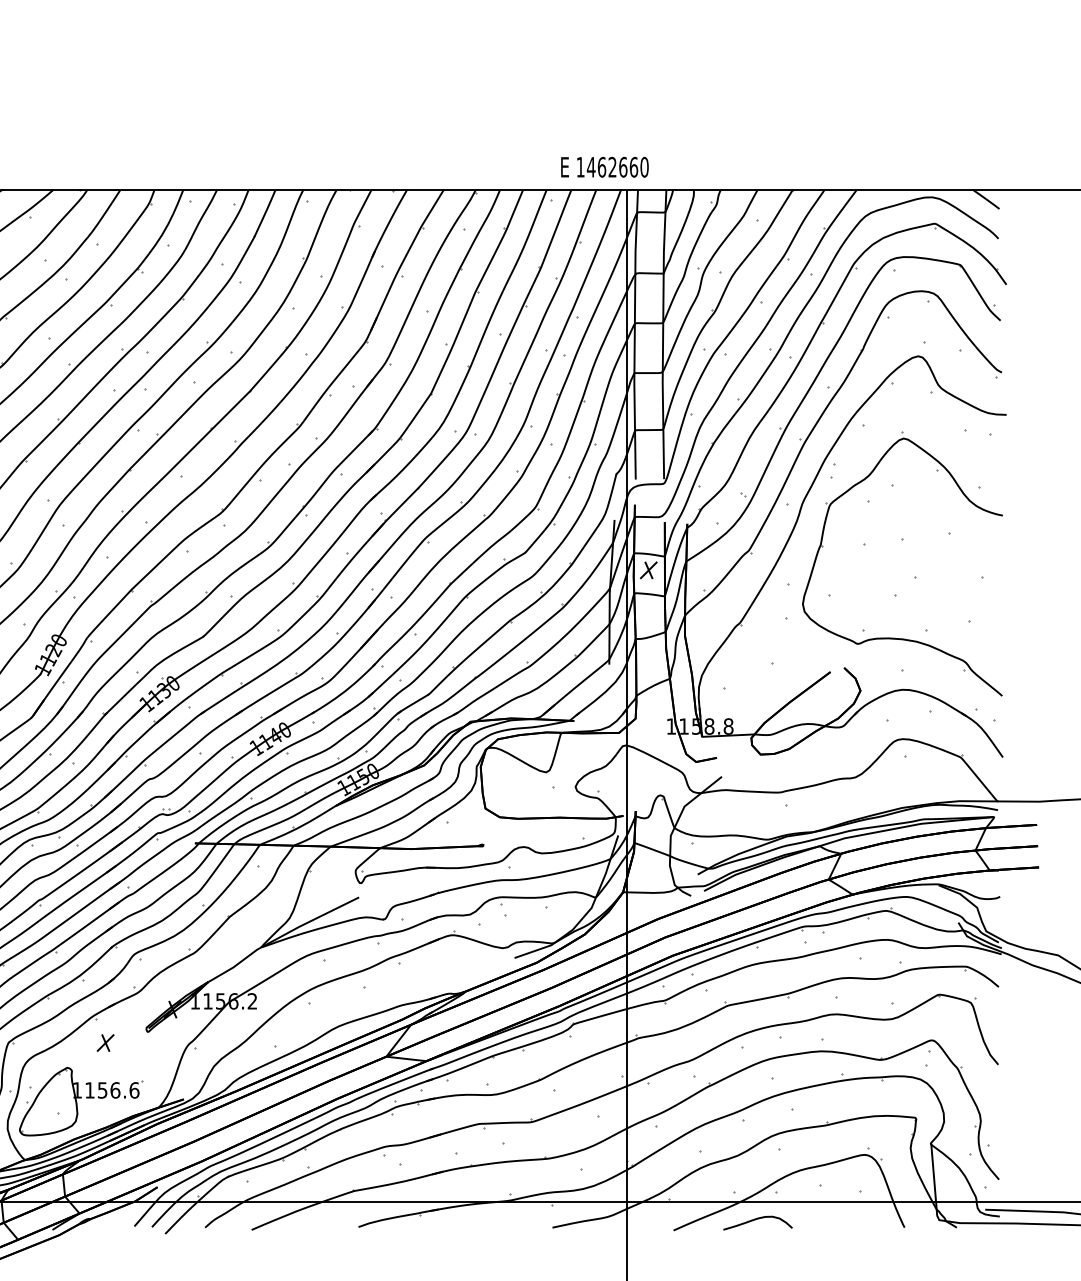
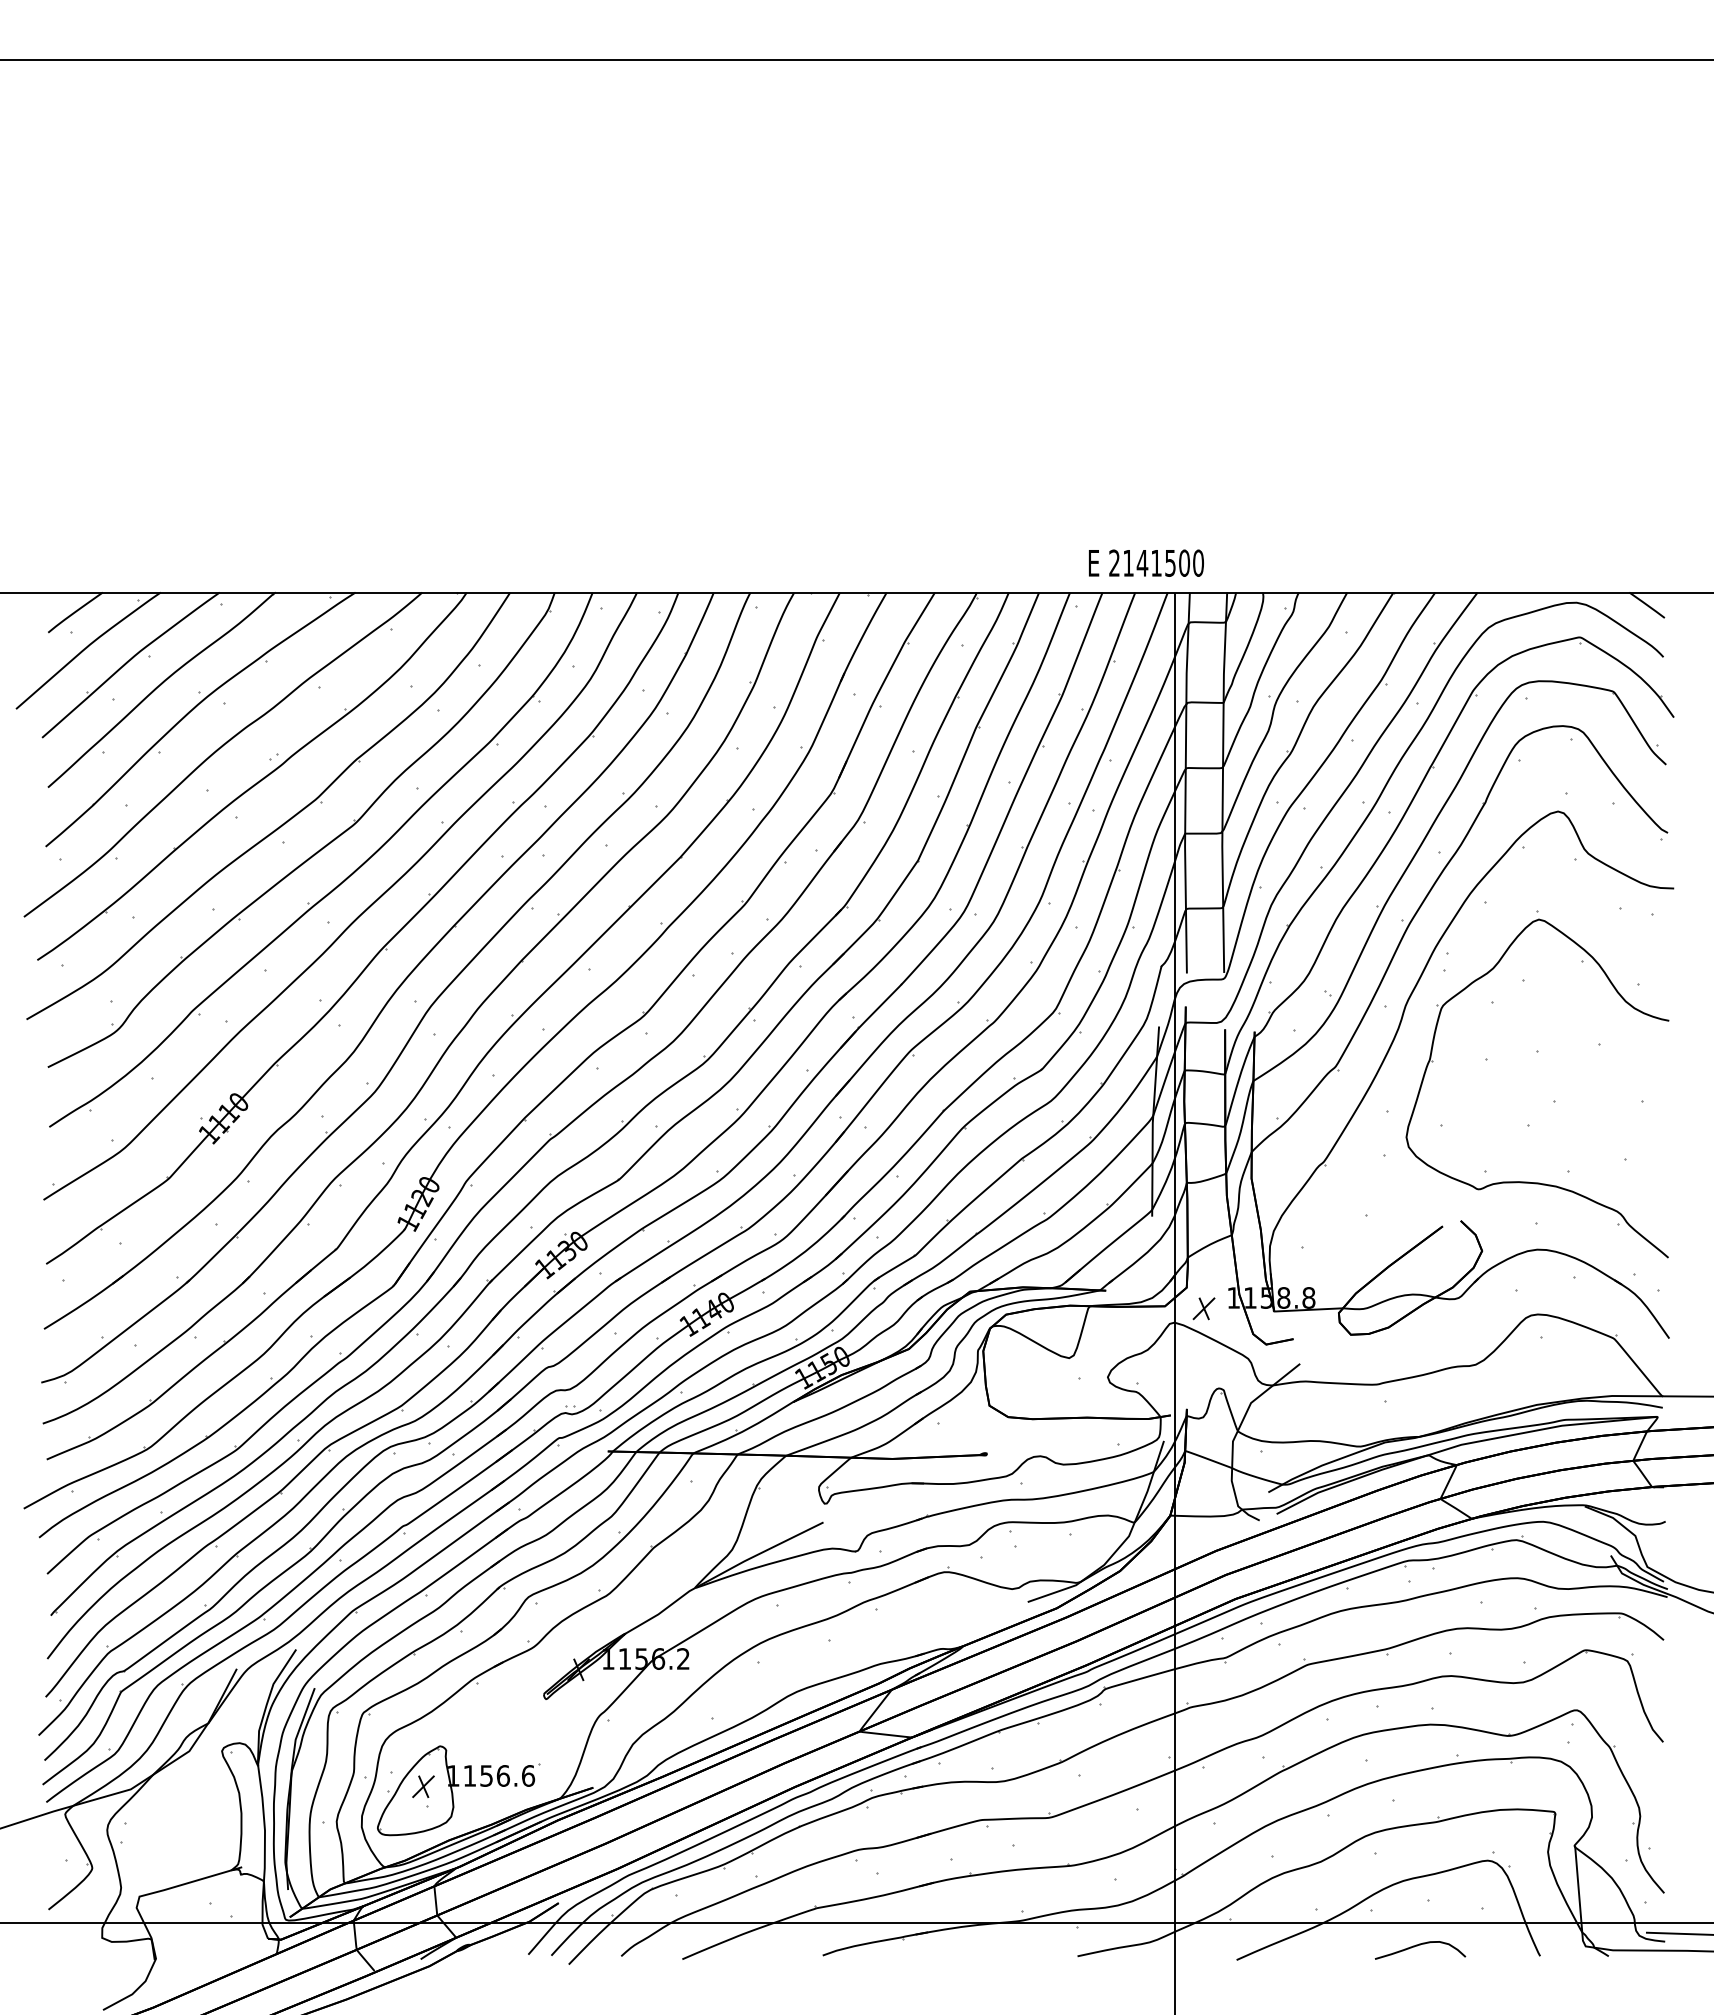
text: (607, 166) -> (1149, 562), 1462660 -> 2141500
part: (648, 570) -> (1203, 1308), moved
part: (105, 1042) -> (423, 1786), moved
curve: (757, 1219) -> (1420, 1945), moved

